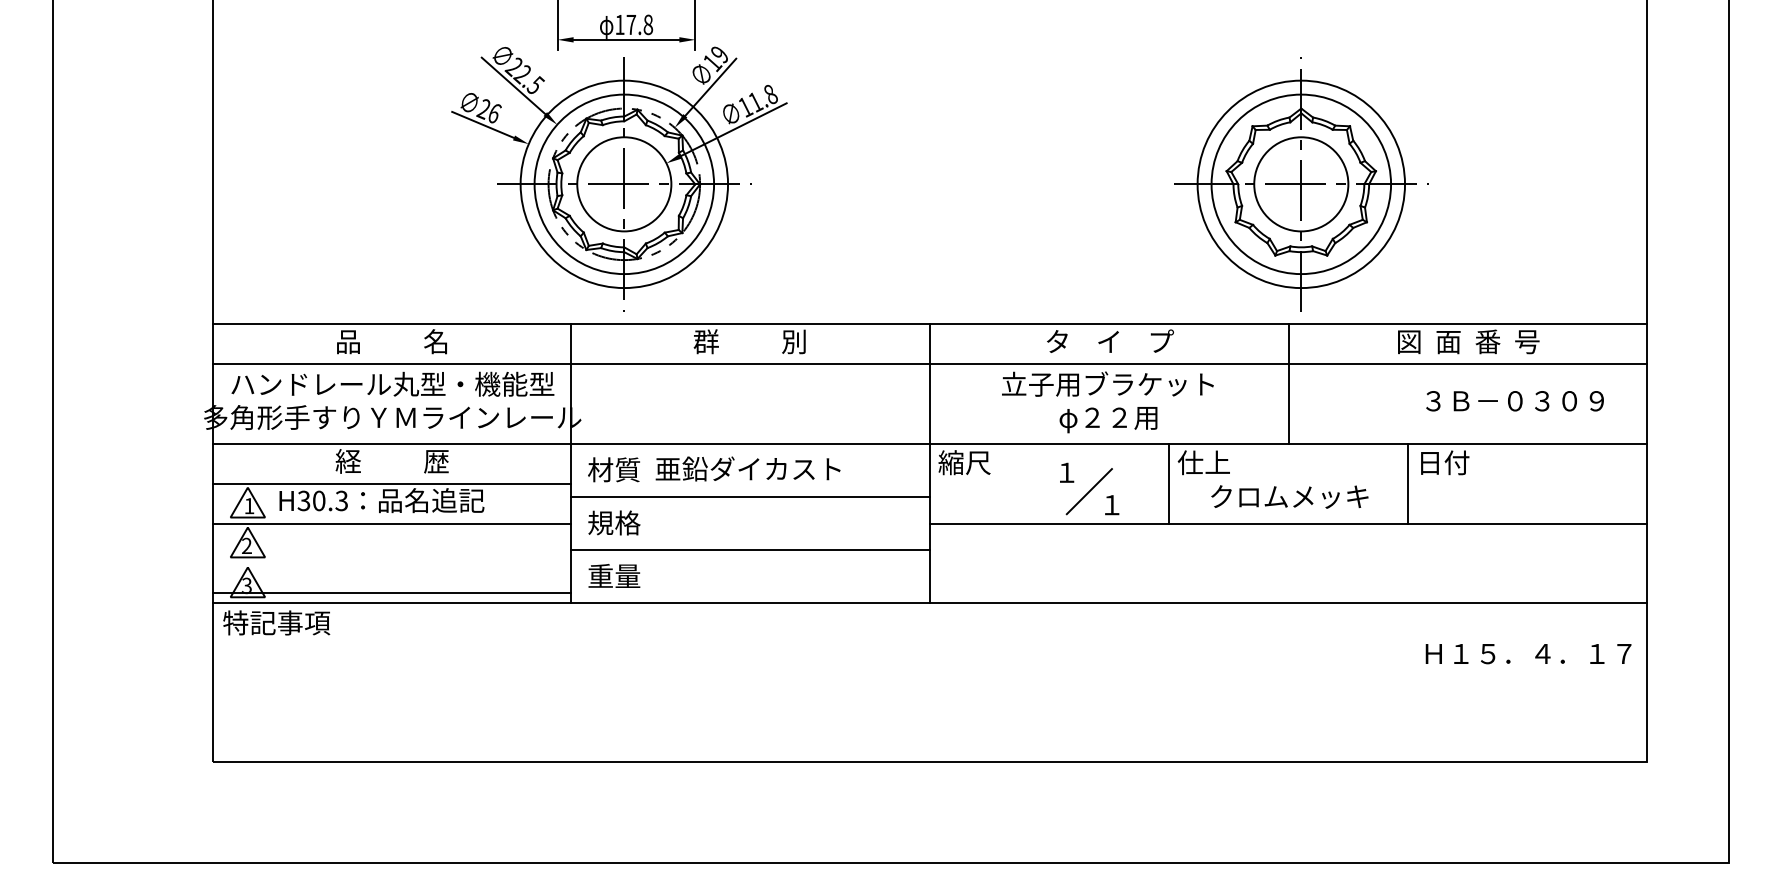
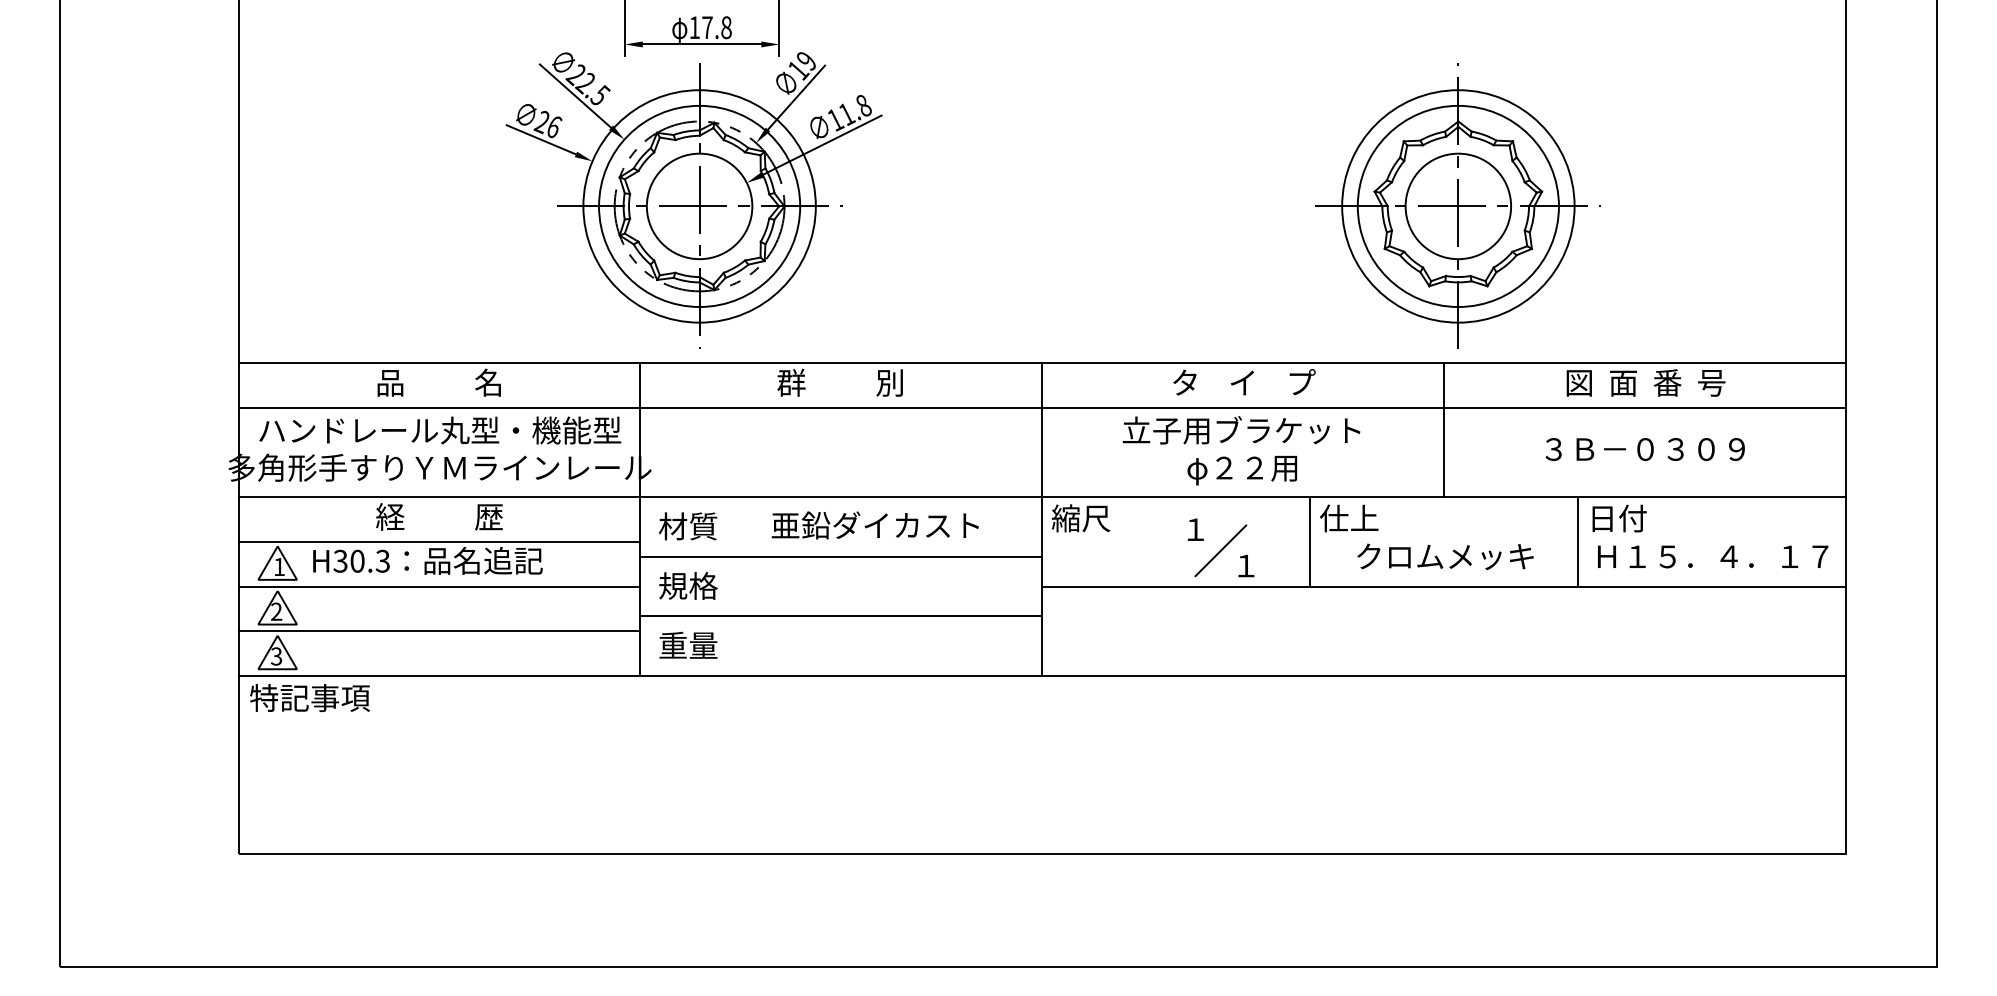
text: (1514, 401) -> (1644, 449), moved
text: (747, 468) -> (874, 524), moved
line: (391, 593) -> (438, 631), moved
text: (1528, 654) -> (1713, 557), moved

